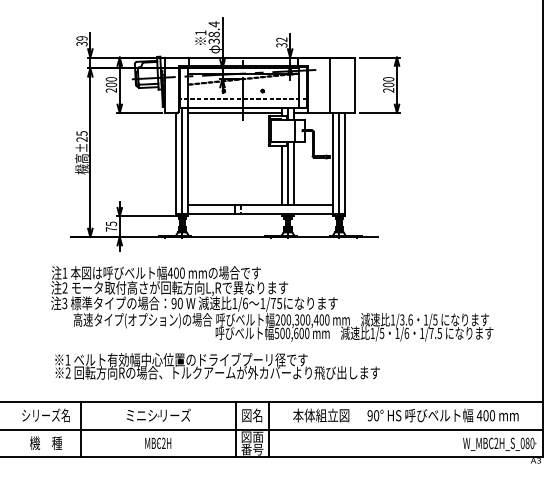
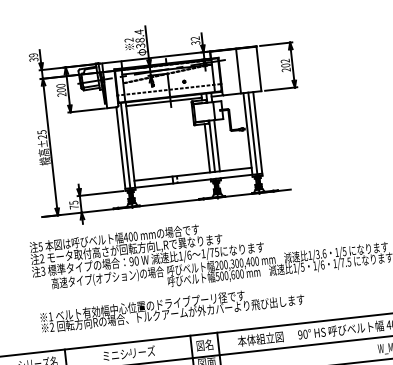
text: (200, 32) -> (128, 39), 1 -> 2
text: (388, 79) -> (285, 61), 200 -> 202
text: (64, 272) -> (40, 246), 1 -> 5

